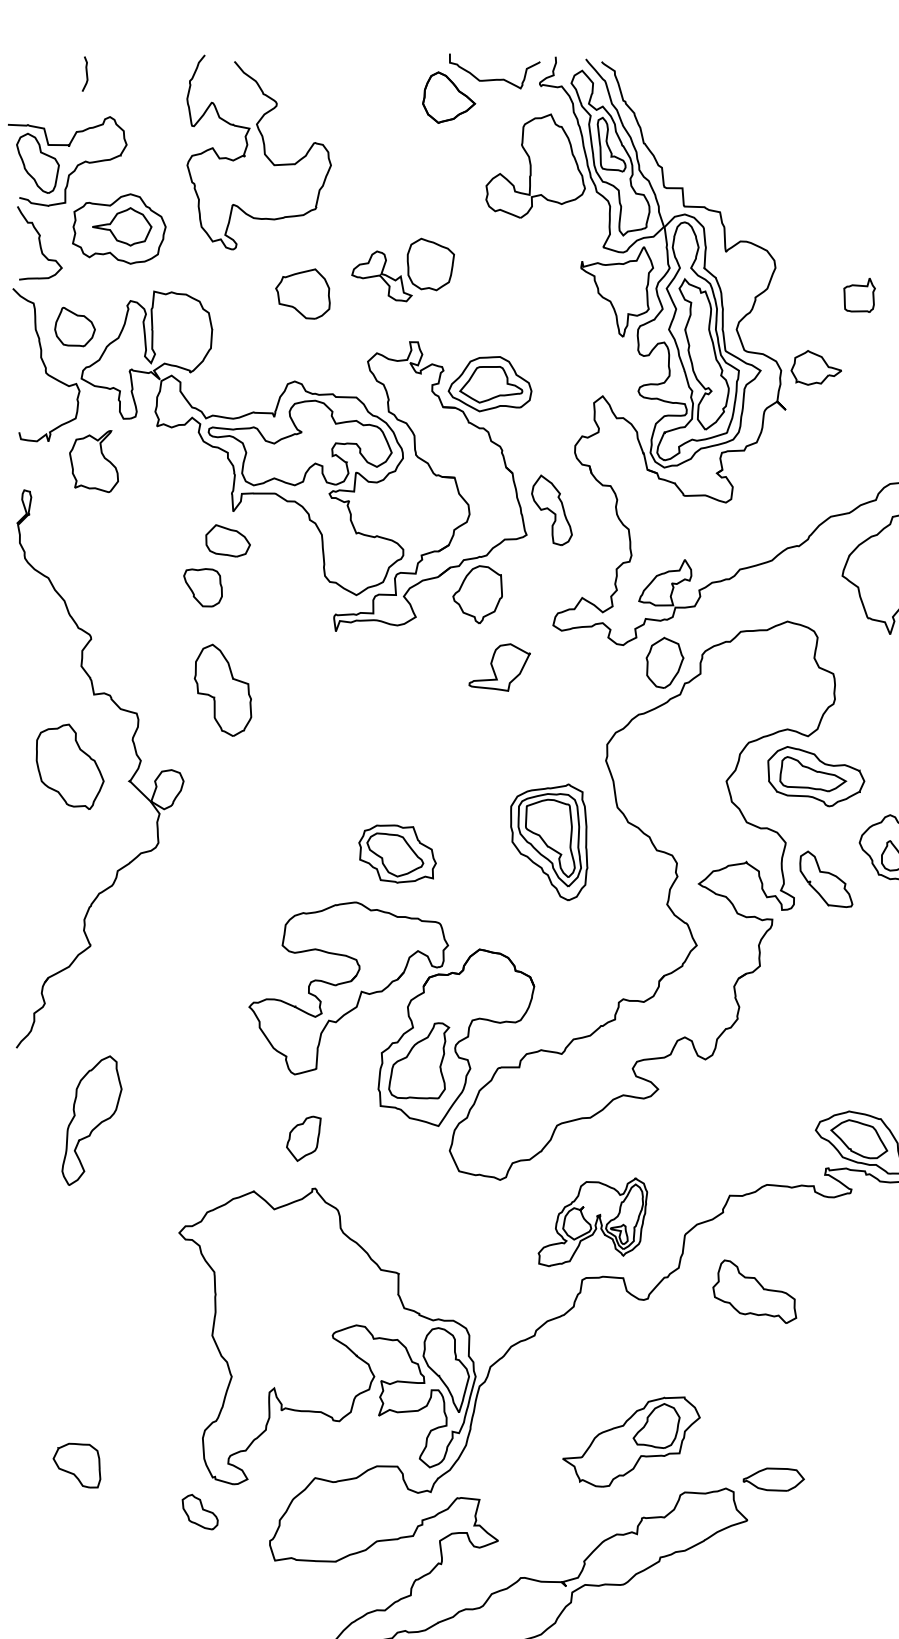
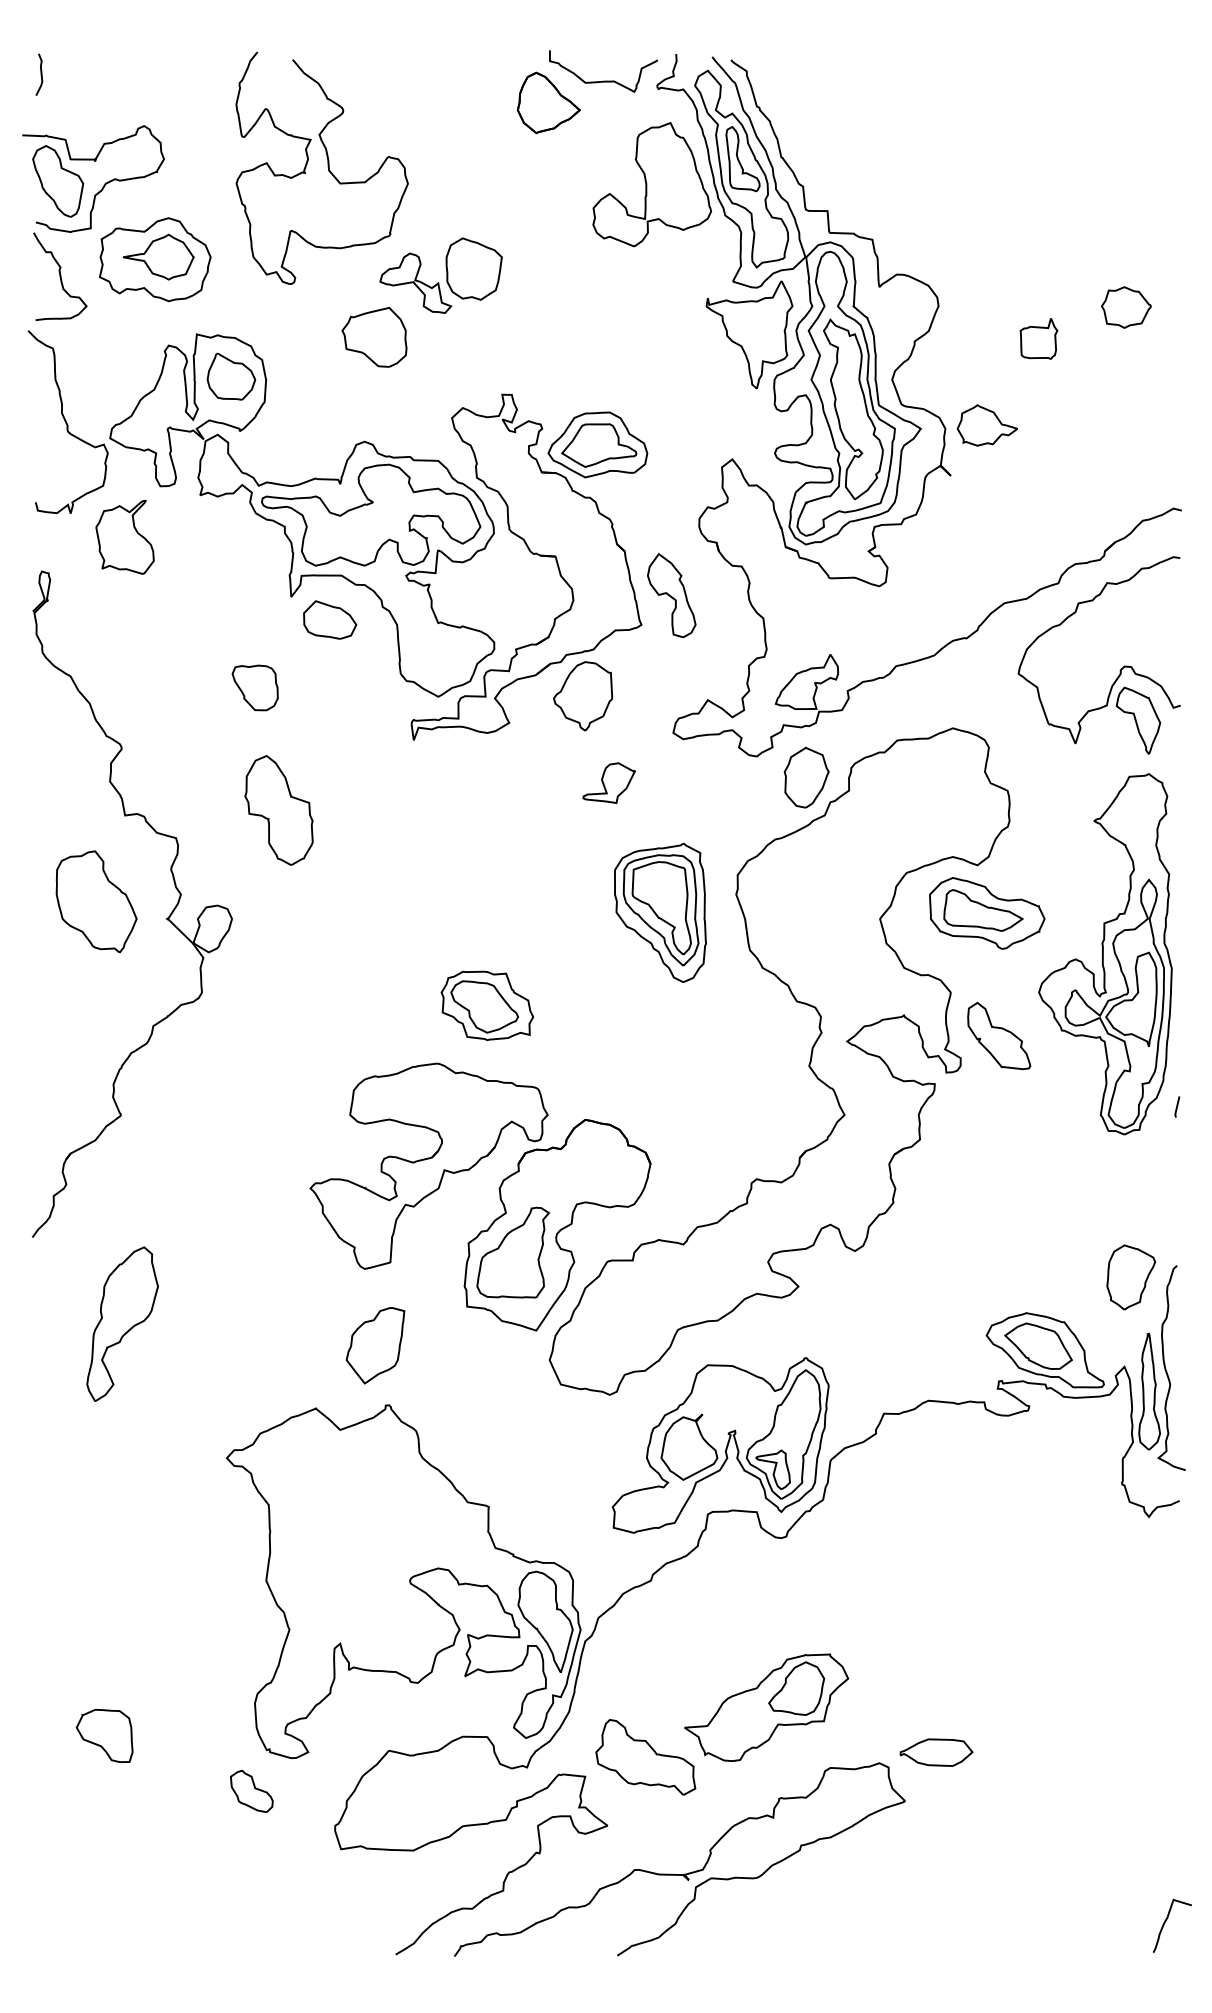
curve: (86, 73) -> (40, 74), moved
part: (402, 269) -> (440, 275), moved
part: (75, 326) -> (231, 376), moved
part: (228, 540) -> (330, 619), moved
part: (499, 666) -> (608, 782), size x0.71
part: (549, 842) -> (660, 912), moved
part: (303, 1138) -> (375, 1345), size x1.43
part: (592, 1222) -> (720, 1445), size x1.67
part: (754, 1291) -> (645, 1757), moved

